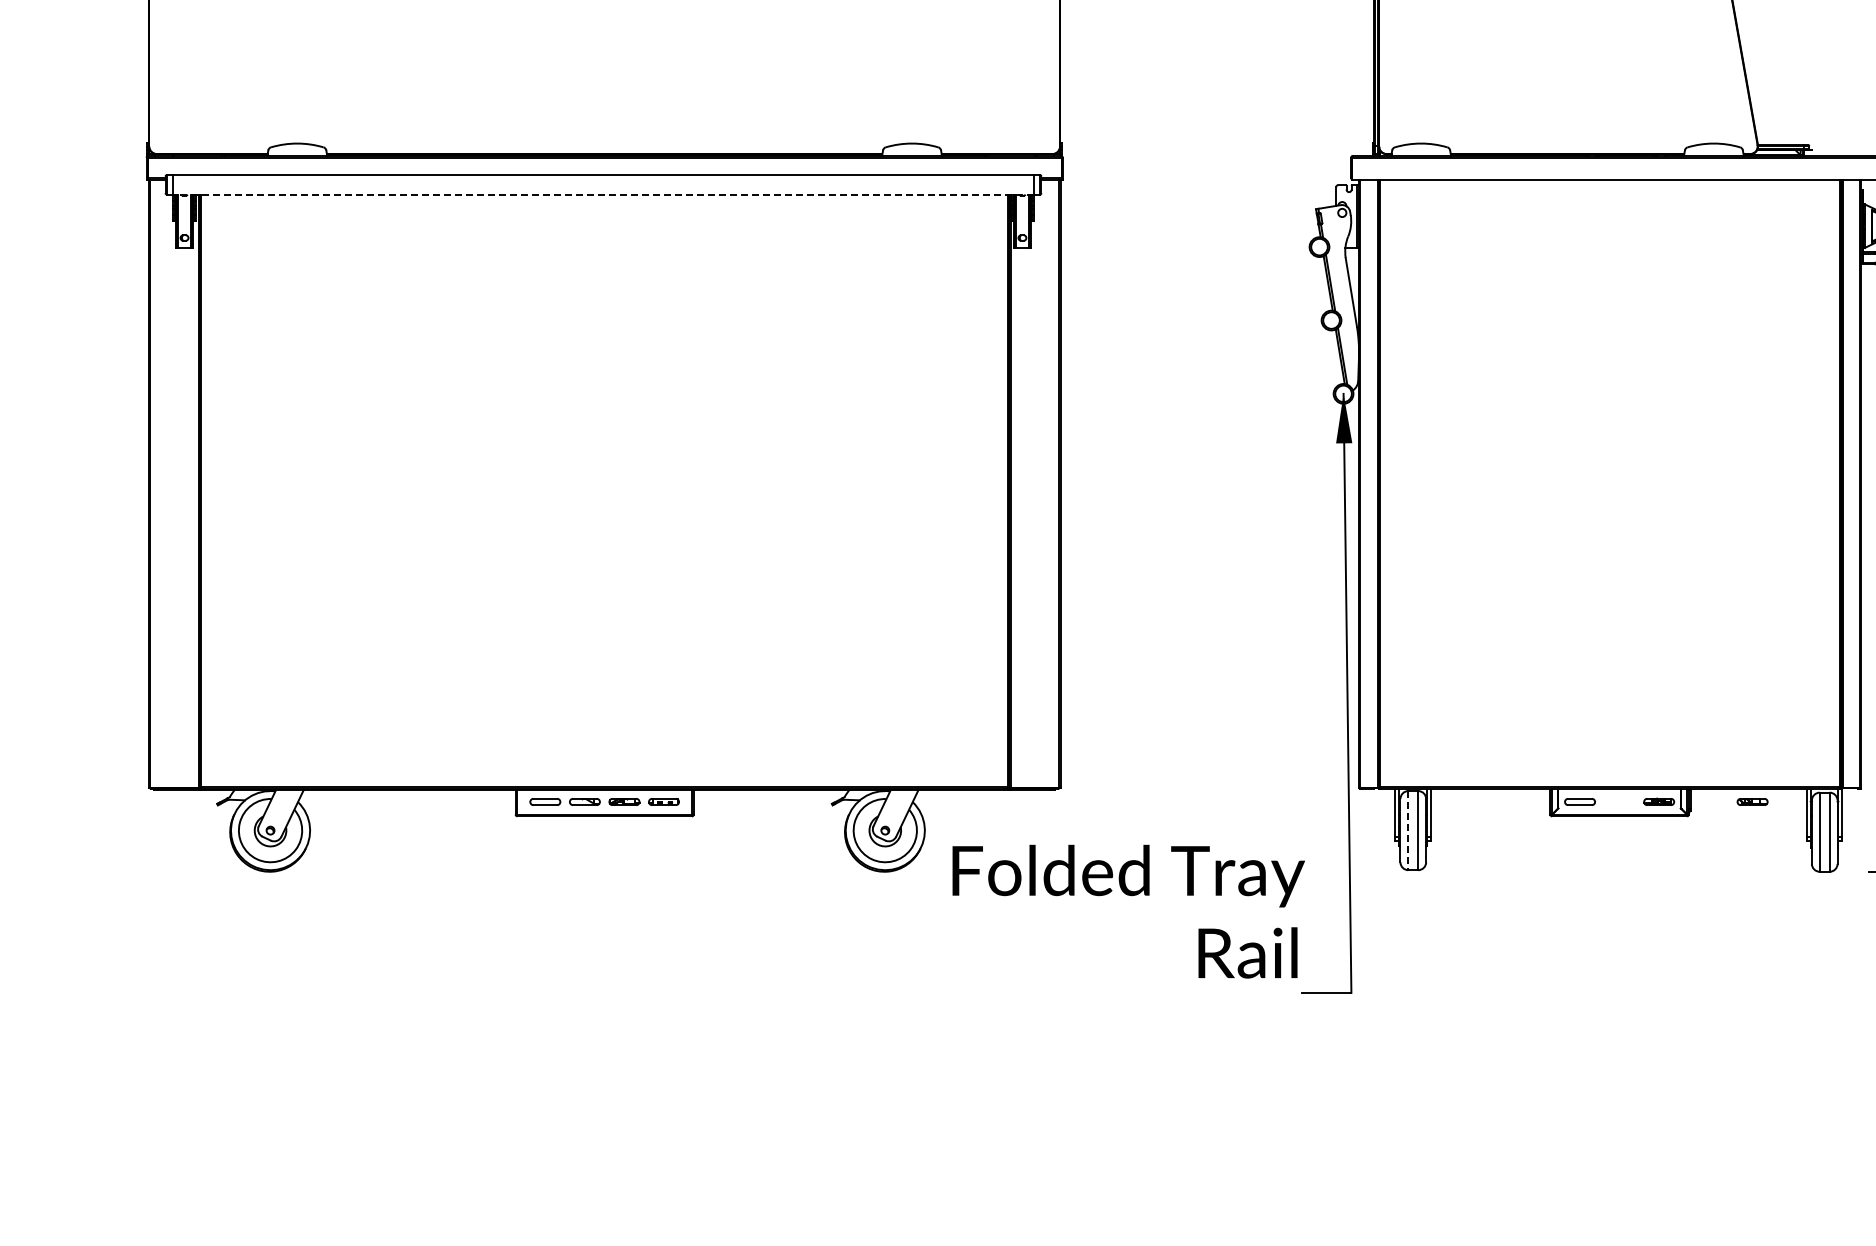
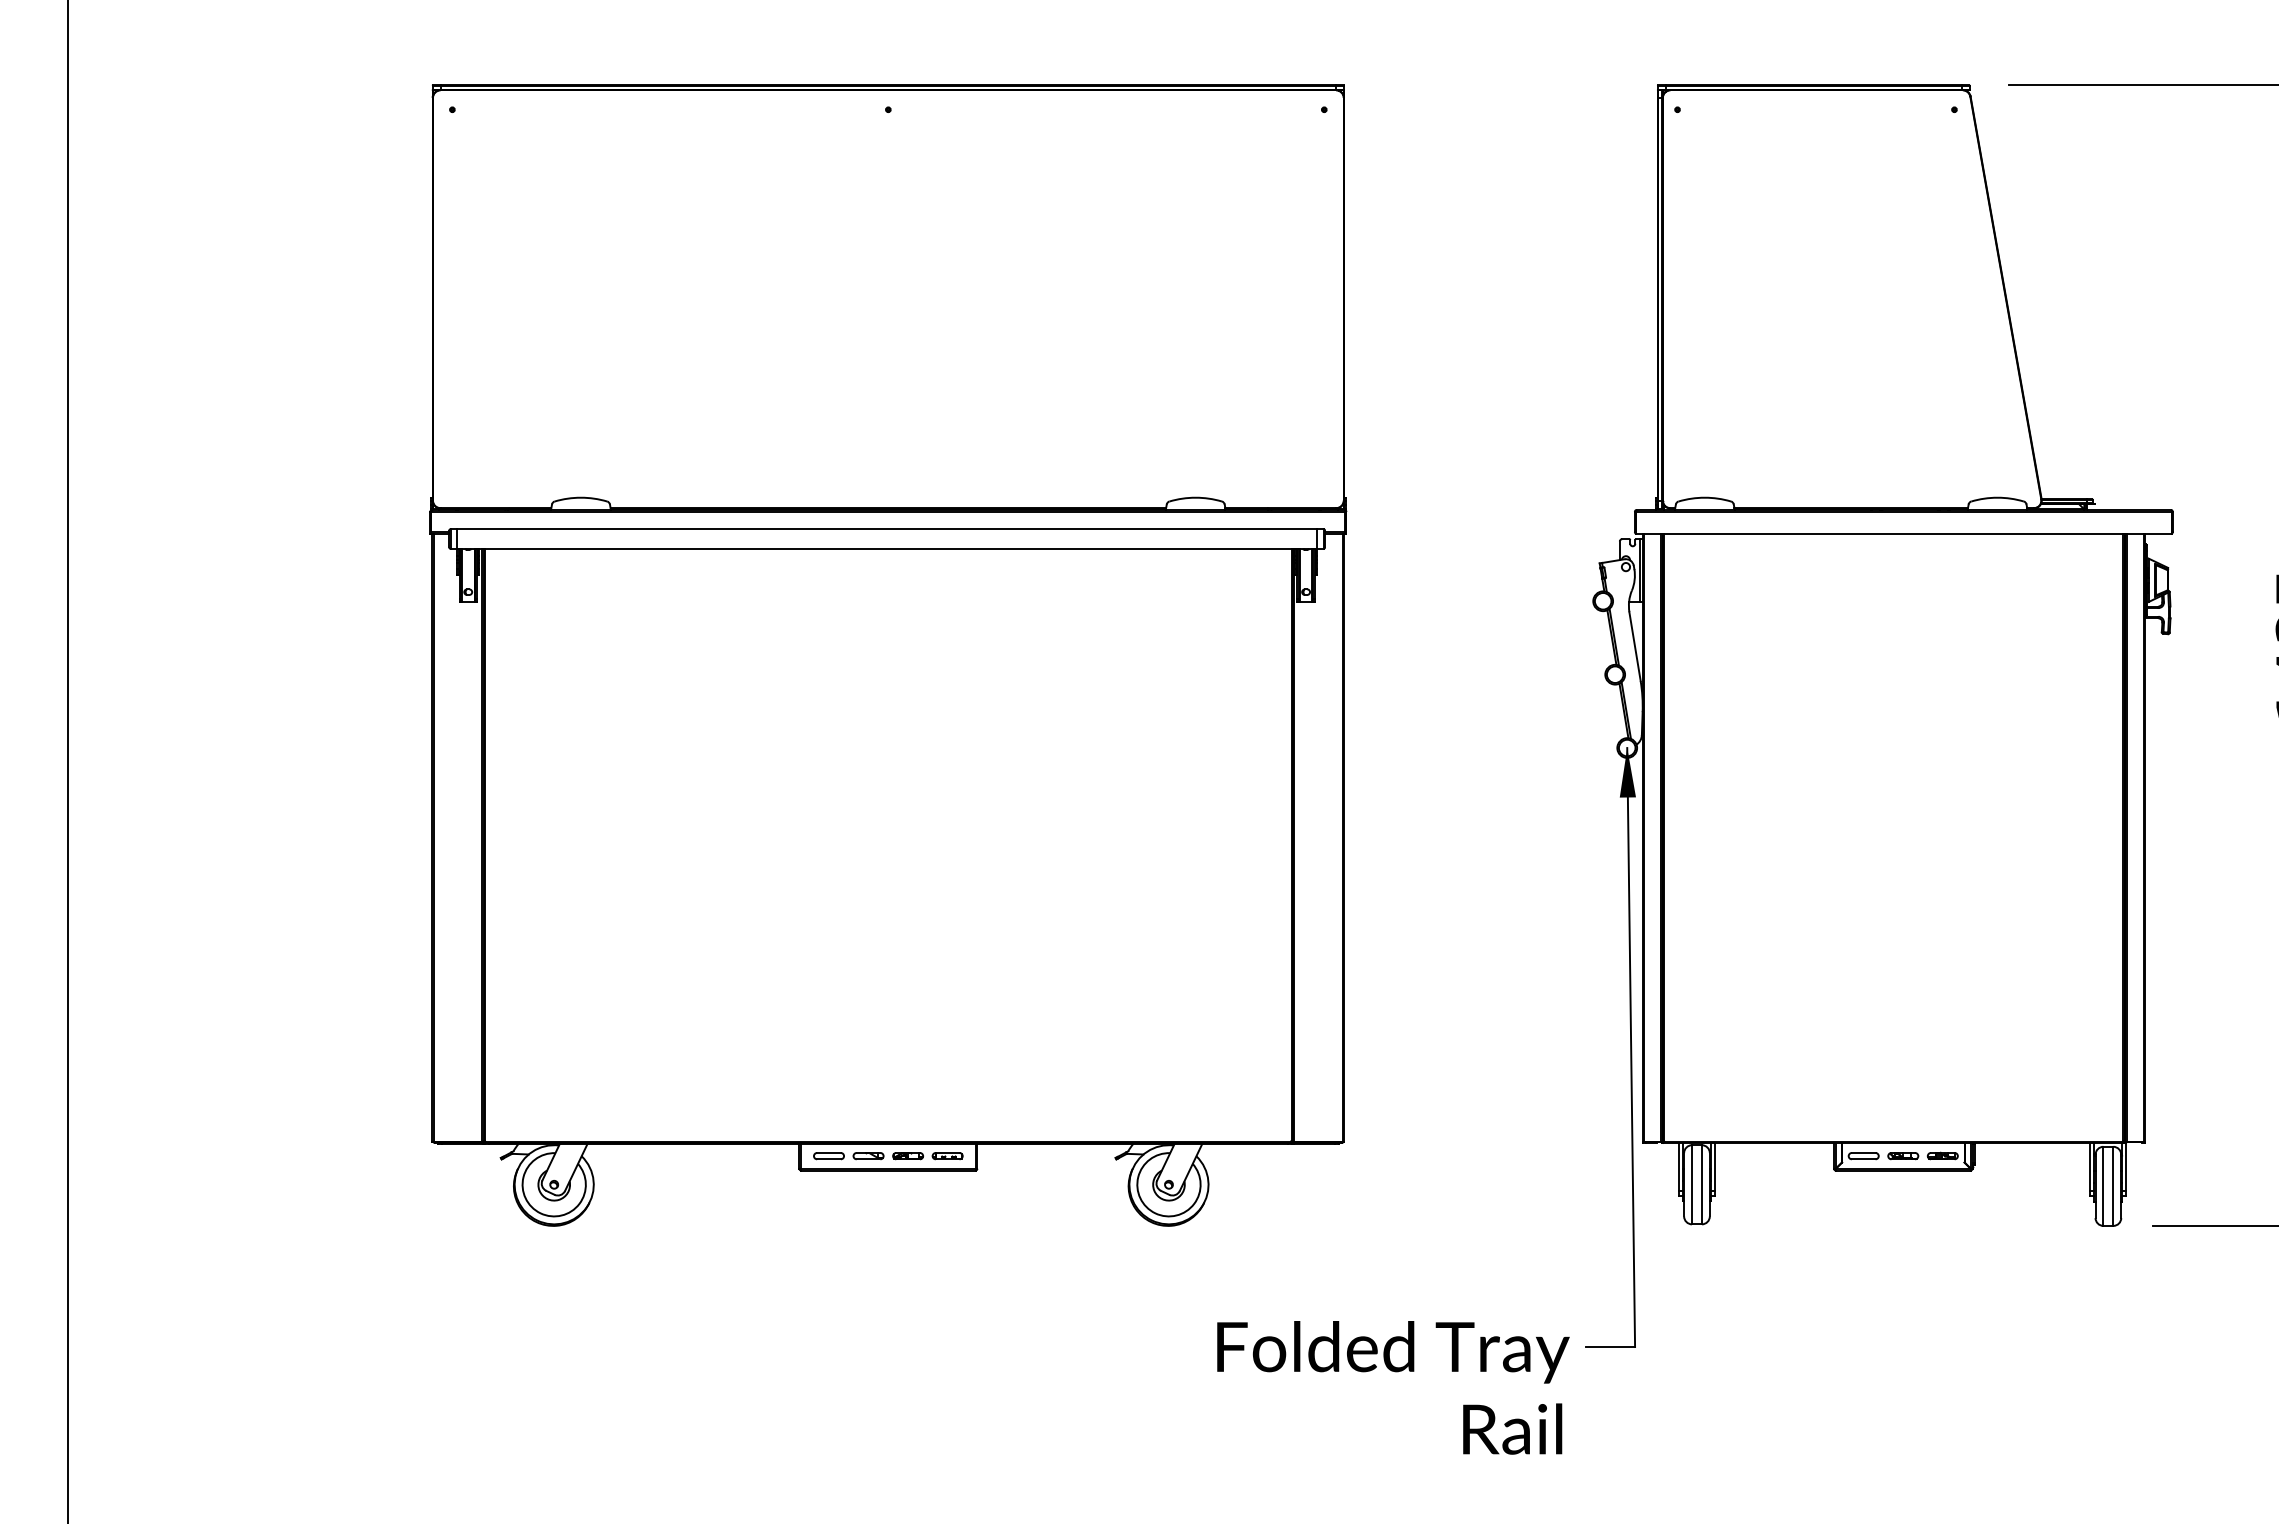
line: (602, 194) -> (886, 548), dashed -> solid
part: (1752, 802) -> (1903, 1156), moved
line: (1408, 830) -> (1692, 1184), dashed -> solid
text: (1128, 911) -> (1393, 1387), moved

